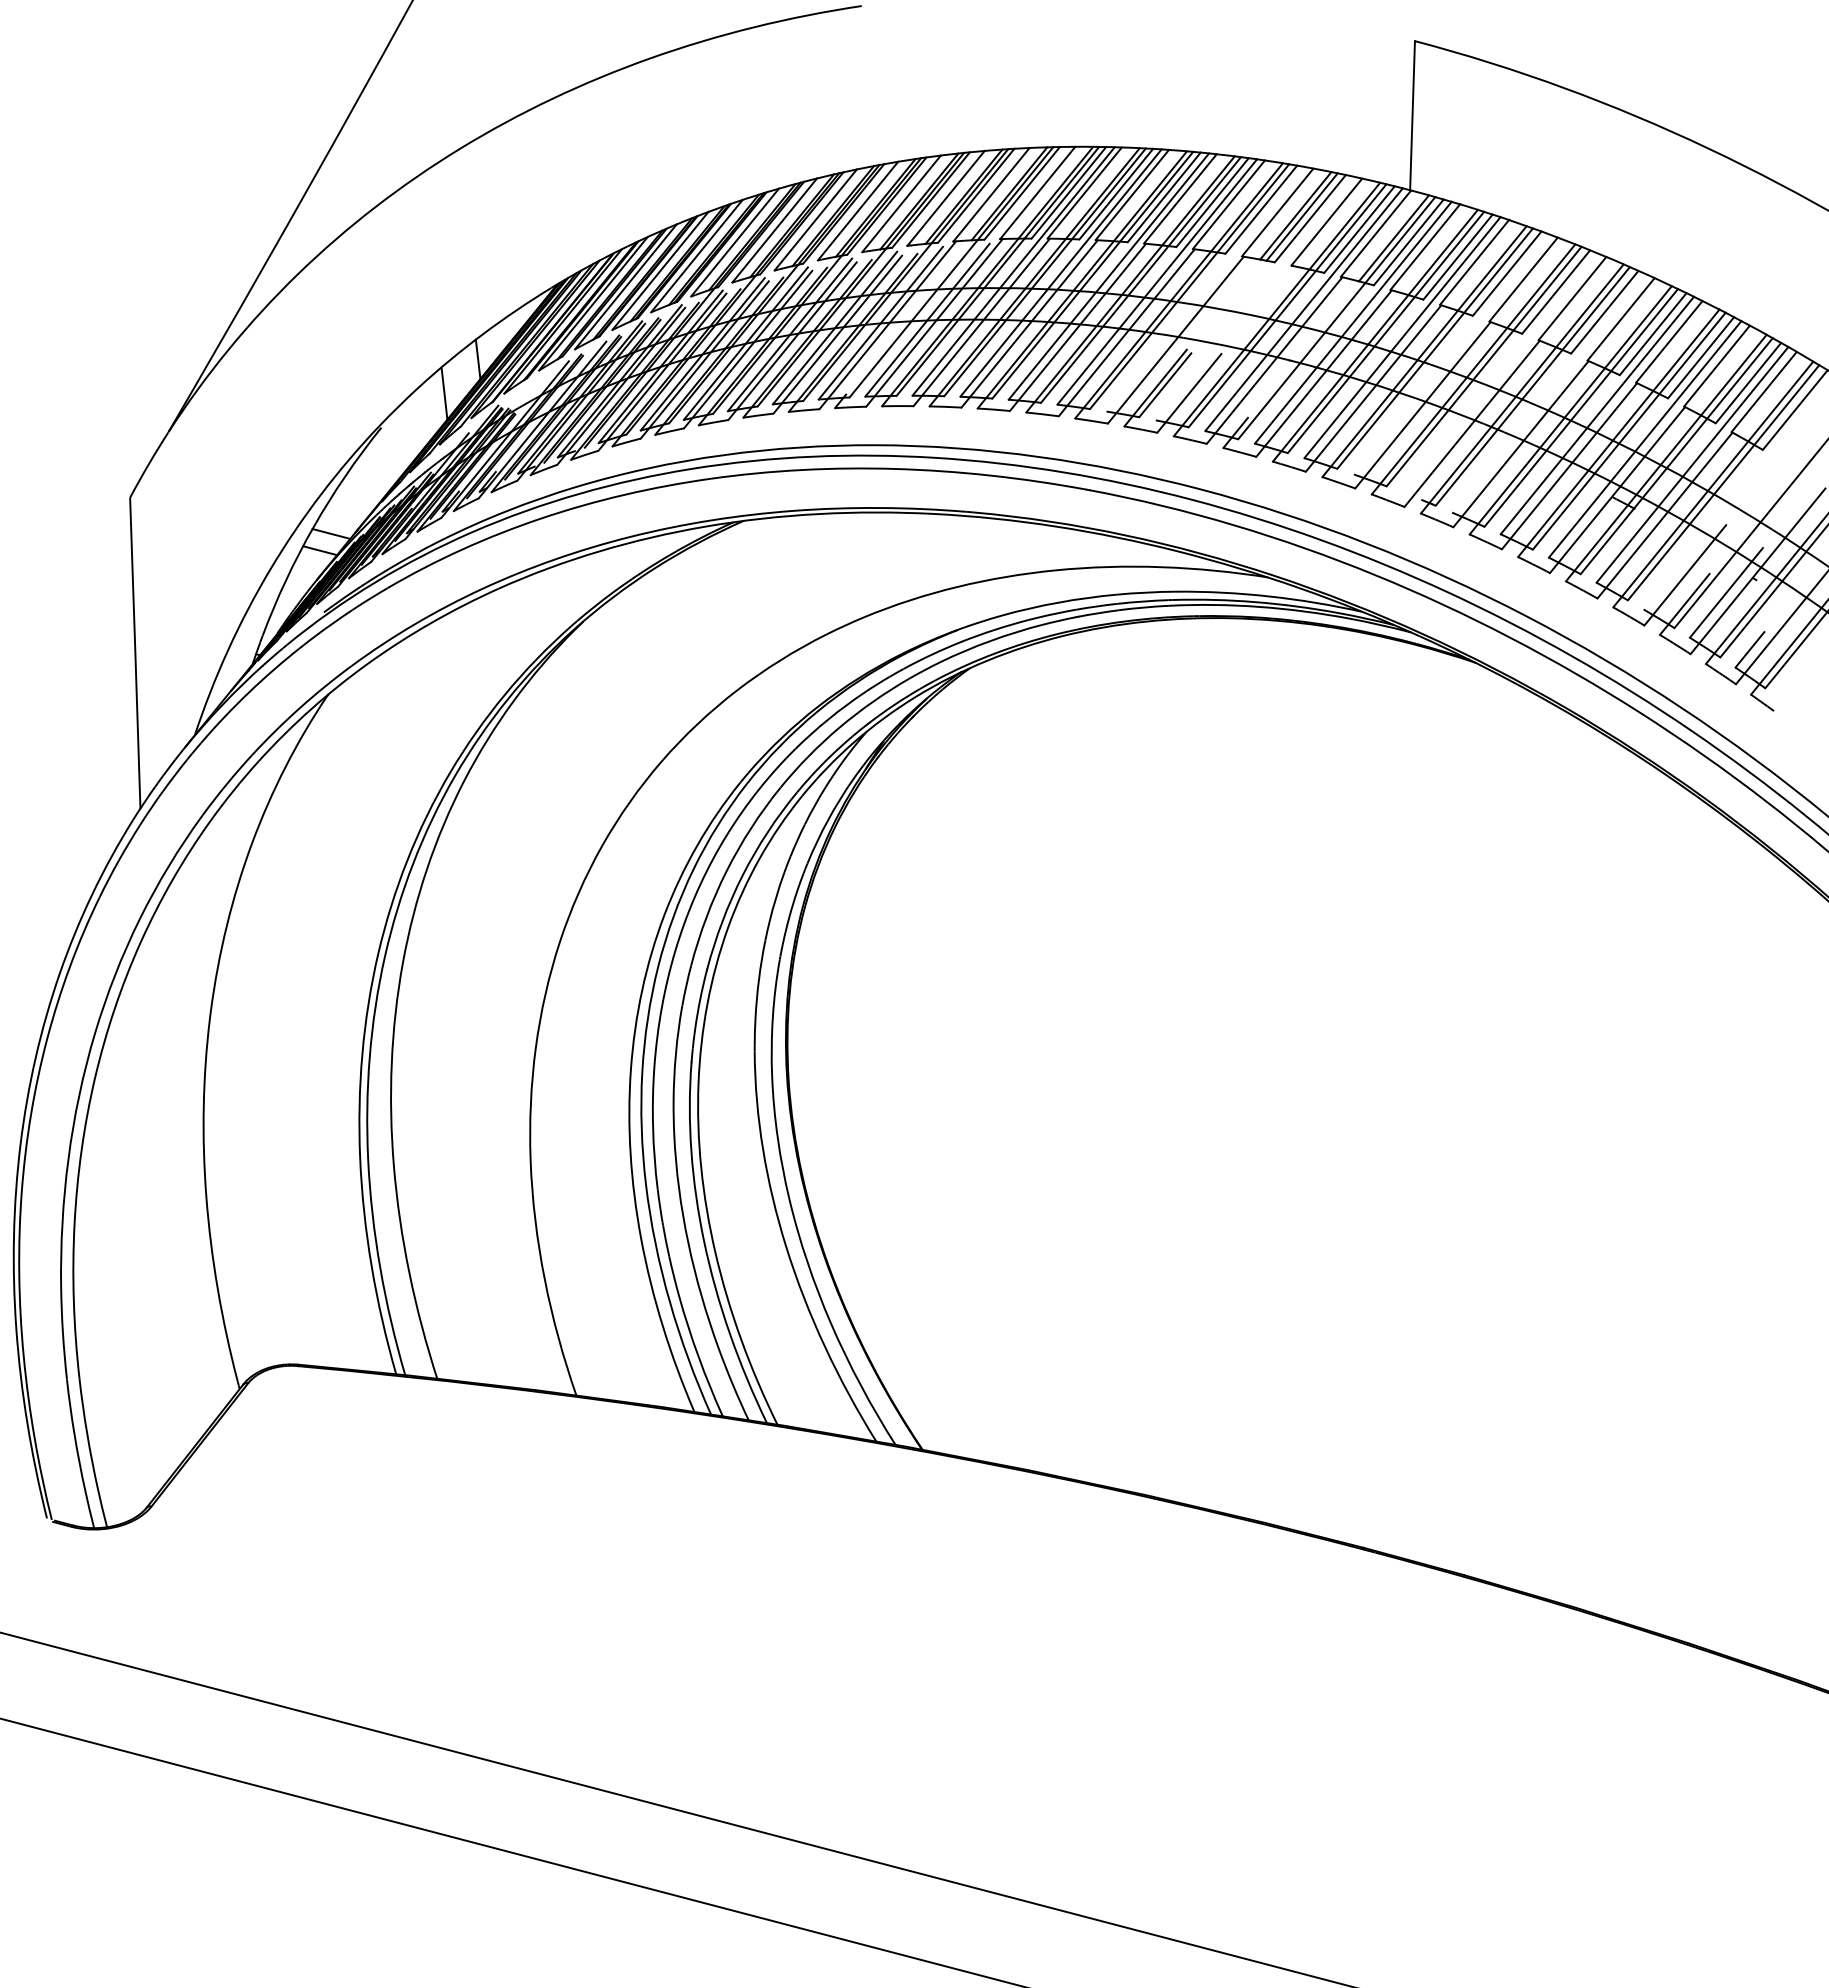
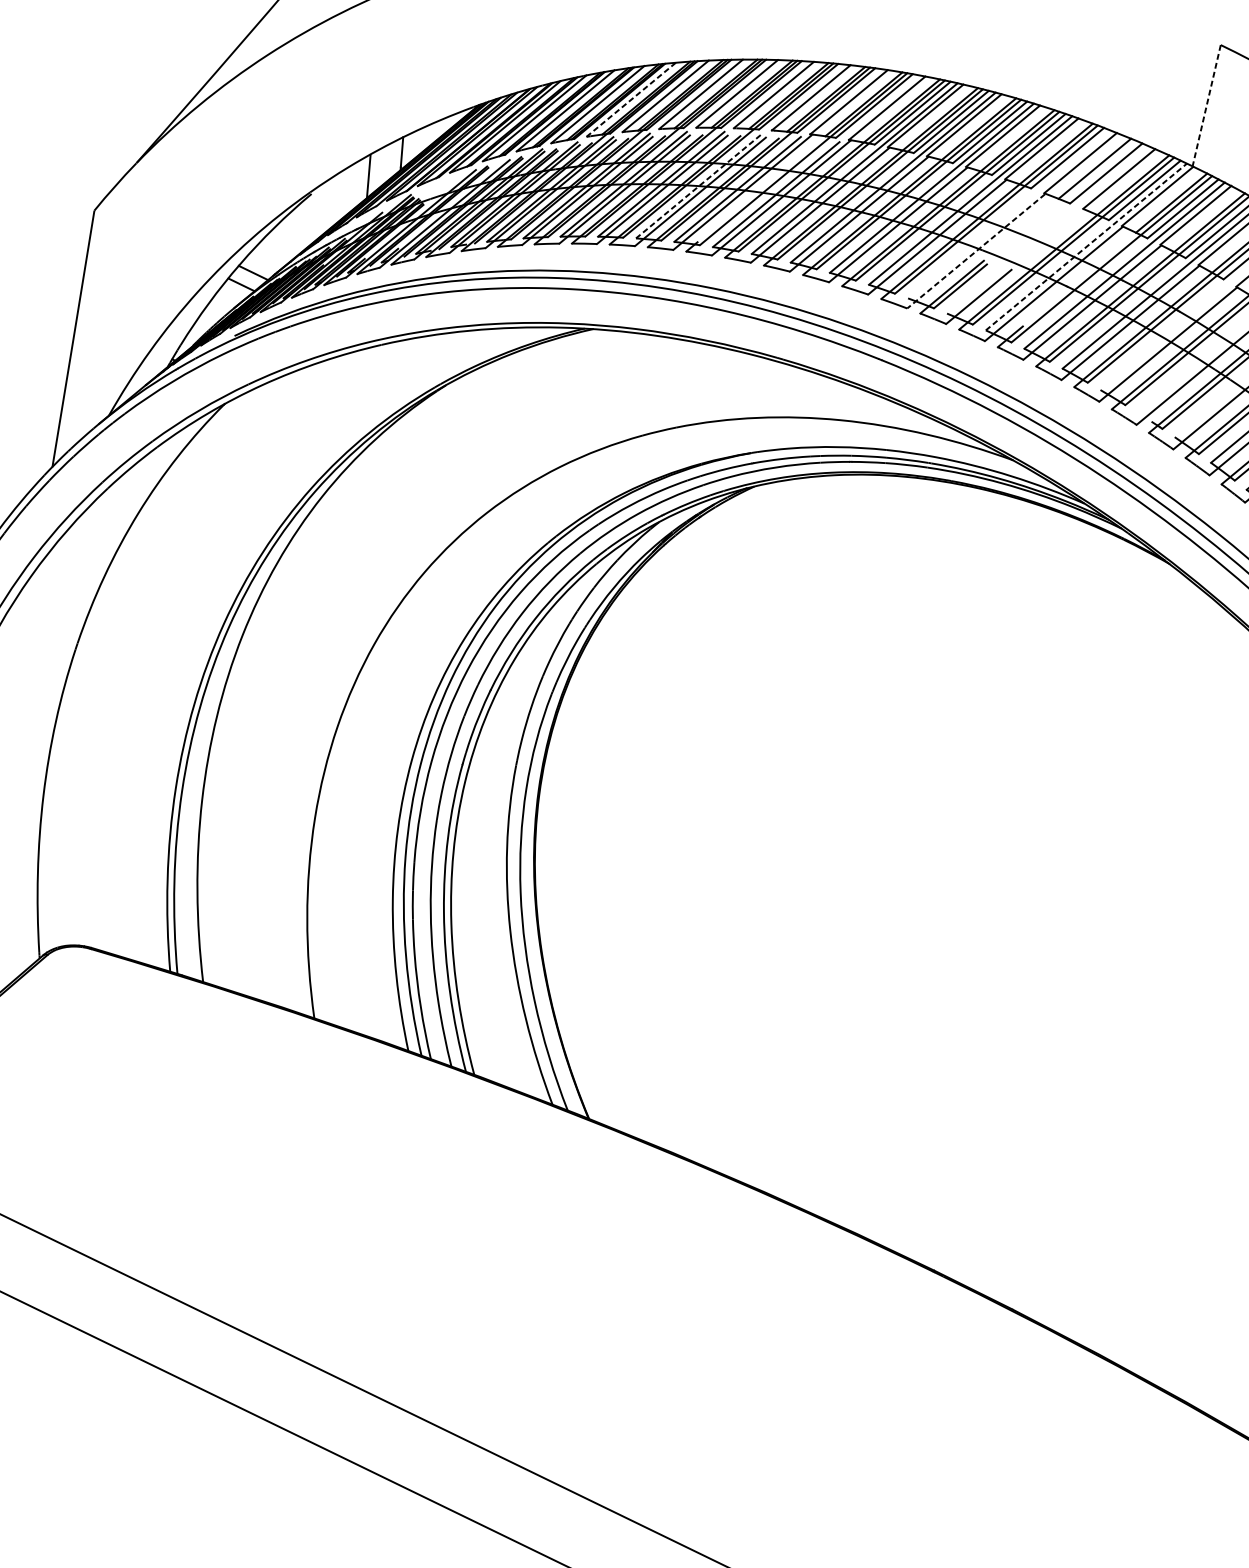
line: (1412, 115) -> (1206, 105), solid -> dashed
line: (1301, 216) -> (1099, 170), removed
line: (735, 242) -> (631, 99), solid -> dashed
line: (1304, 309) -> (1086, 246), solid -> dashed
line: (835, 327) -> (699, 185), solid -> dashed
line: (1175, 340) -> (976, 251), solid -> dashed

